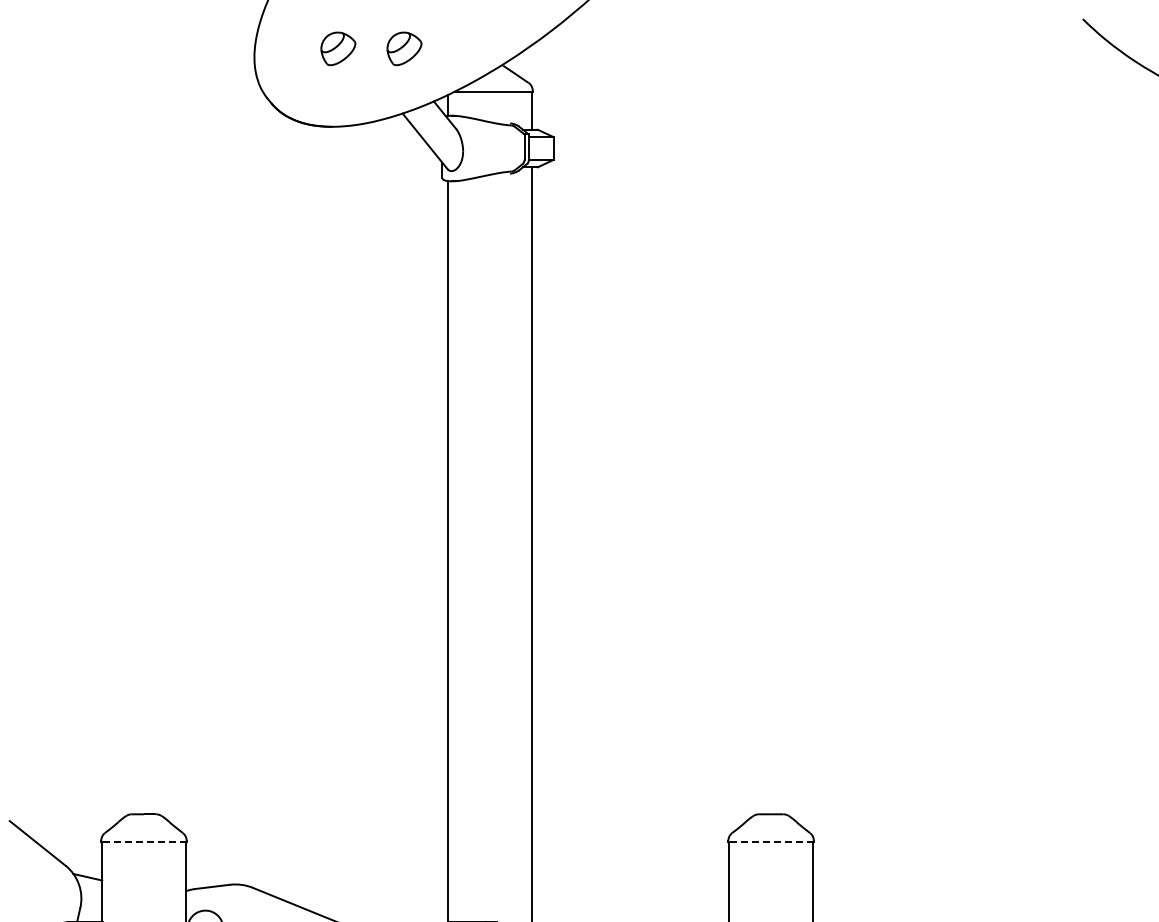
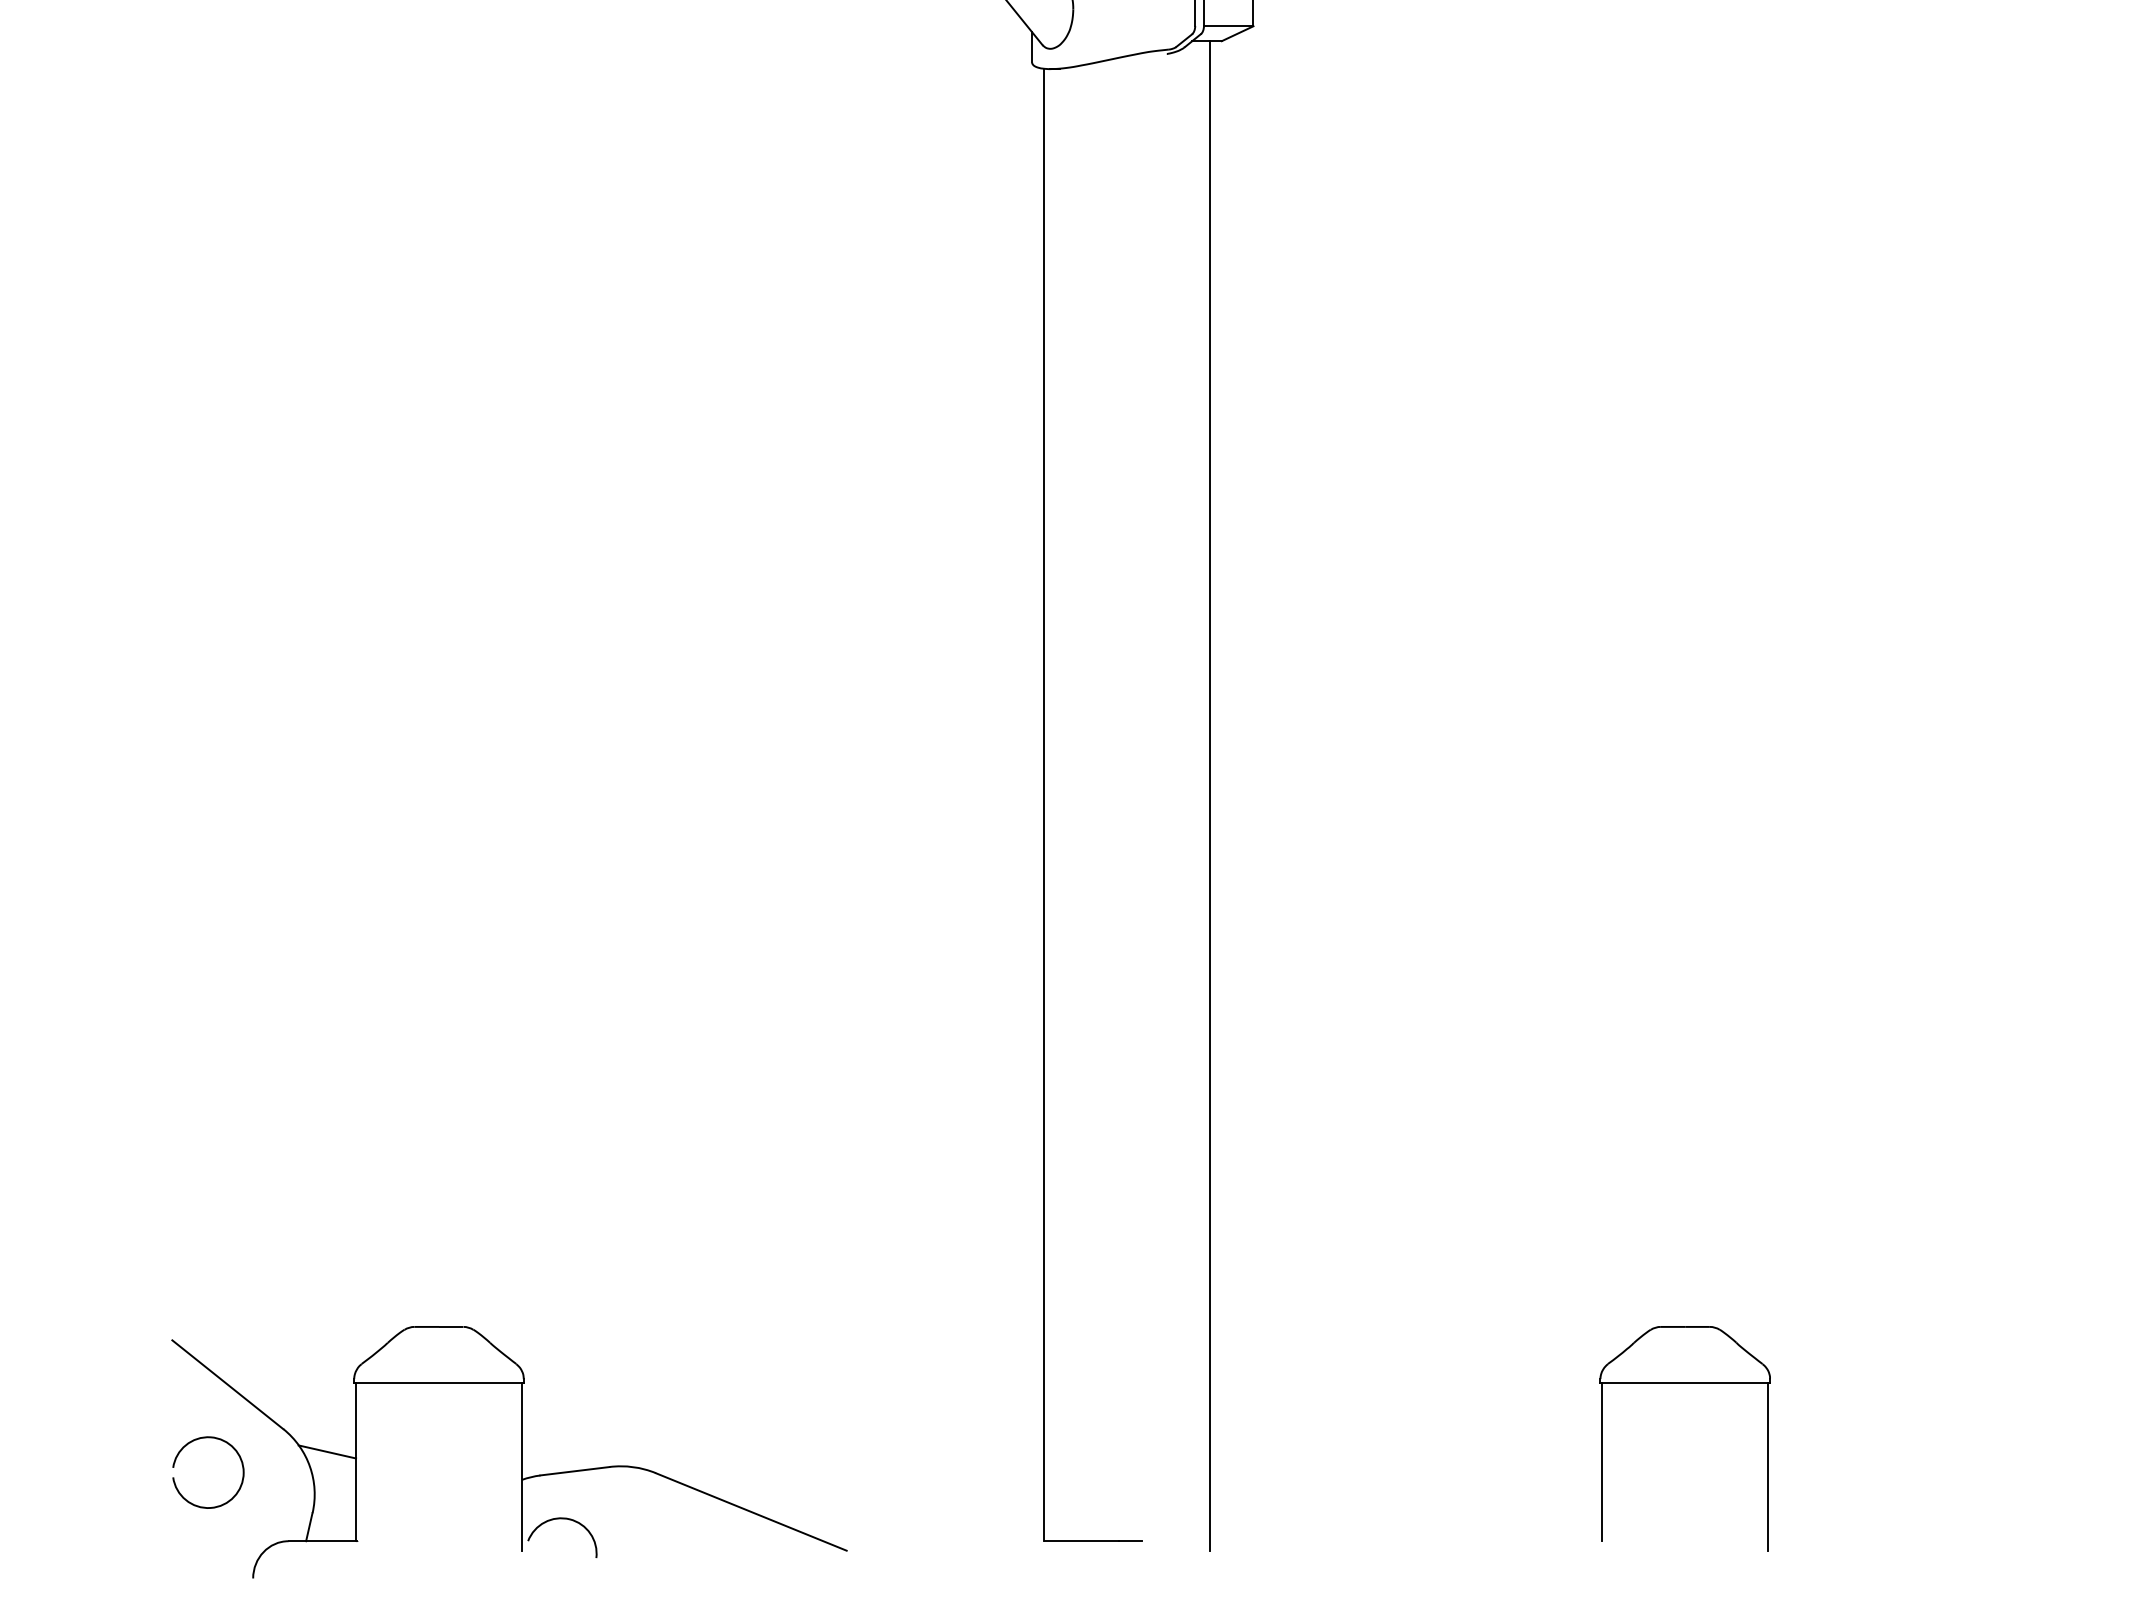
line: (143, 842) -> (438, 1382), dashed -> solid
line: (771, 842) -> (1686, 1382), dashed -> solid
arc: (13, 879) -> (179, 1456), added

